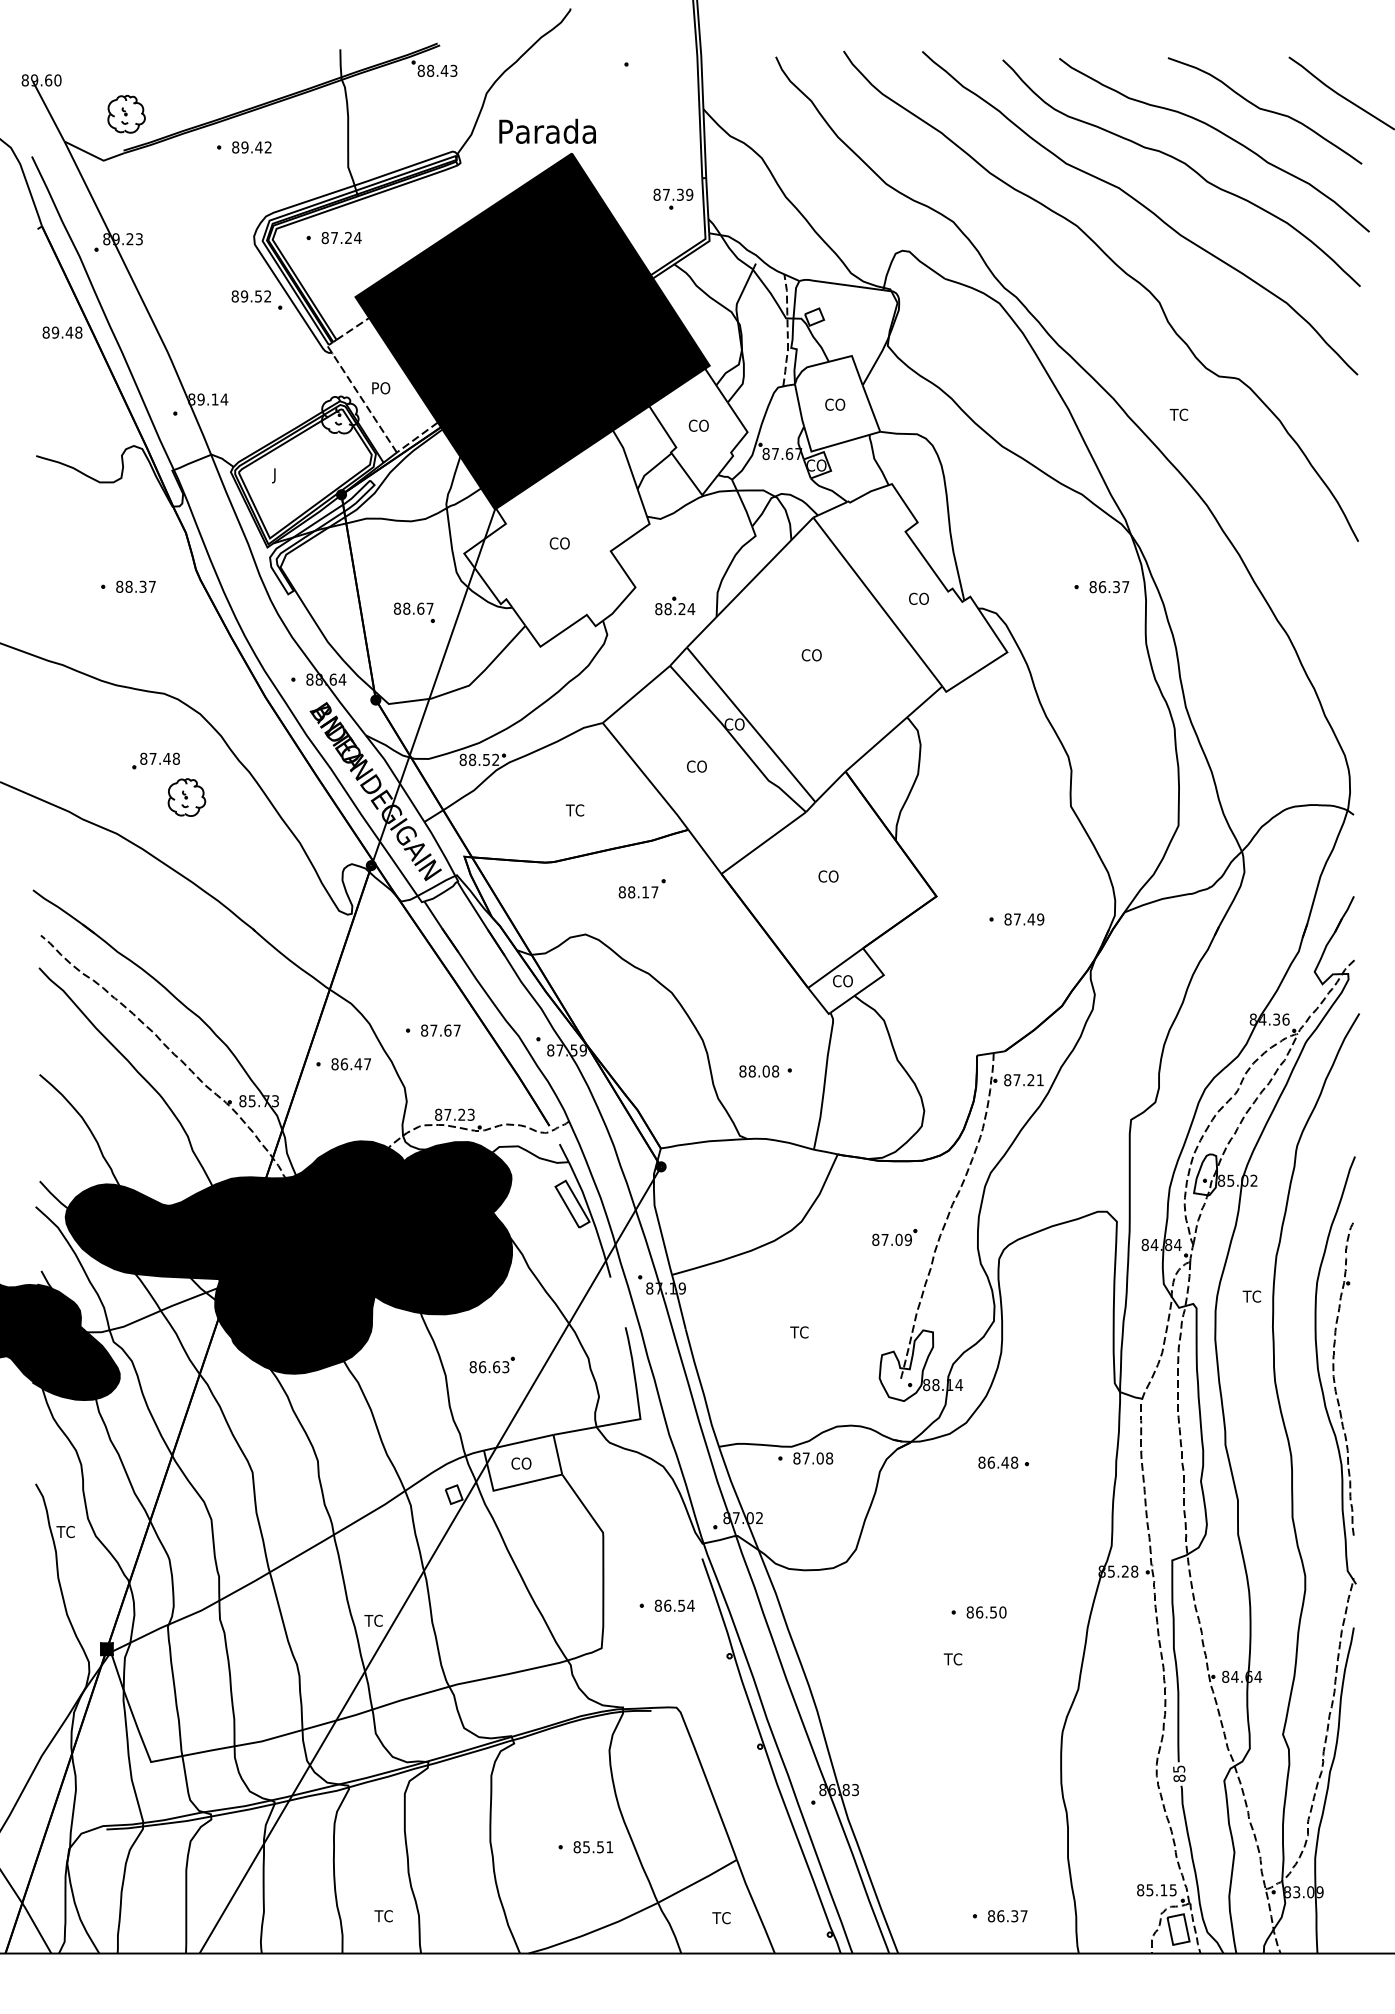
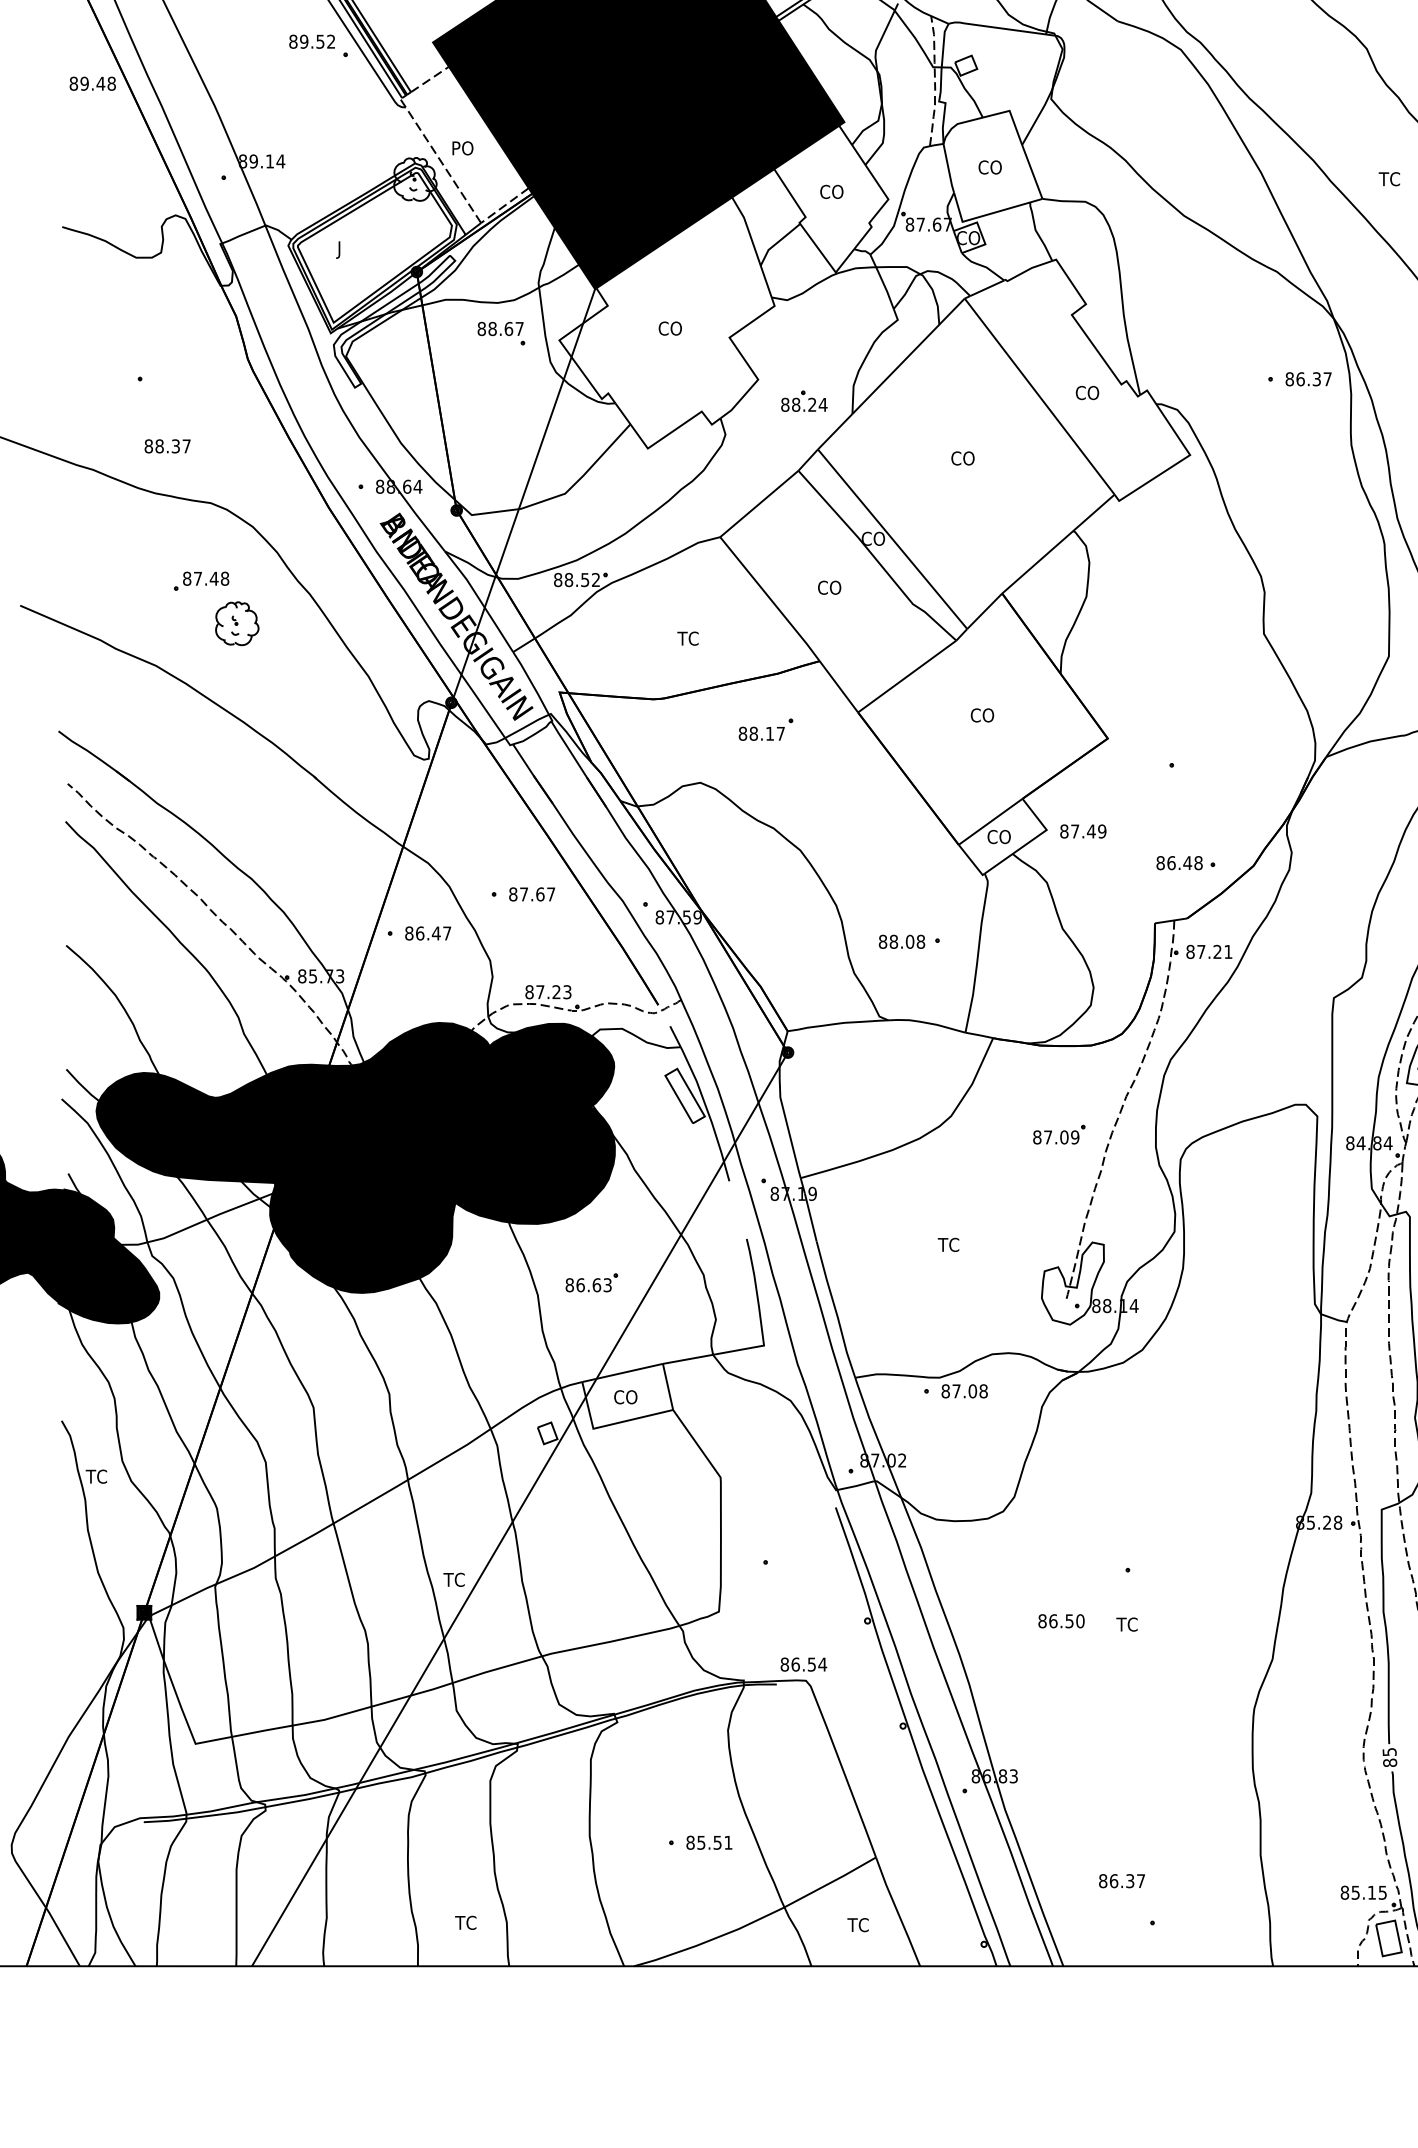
text: (135, 586) -> (167, 445), moved
part: (413, 612) -> (500, 333), moved
text: (1024, 919) -> (1083, 831), moved
part: (1003, 1462) -> (1185, 862), moved
text: (674, 1605) -> (803, 1664), moved
text: (986, 1612) -> (1061, 1621), moved
text: (1007, 1916) -> (1121, 1881), moved

